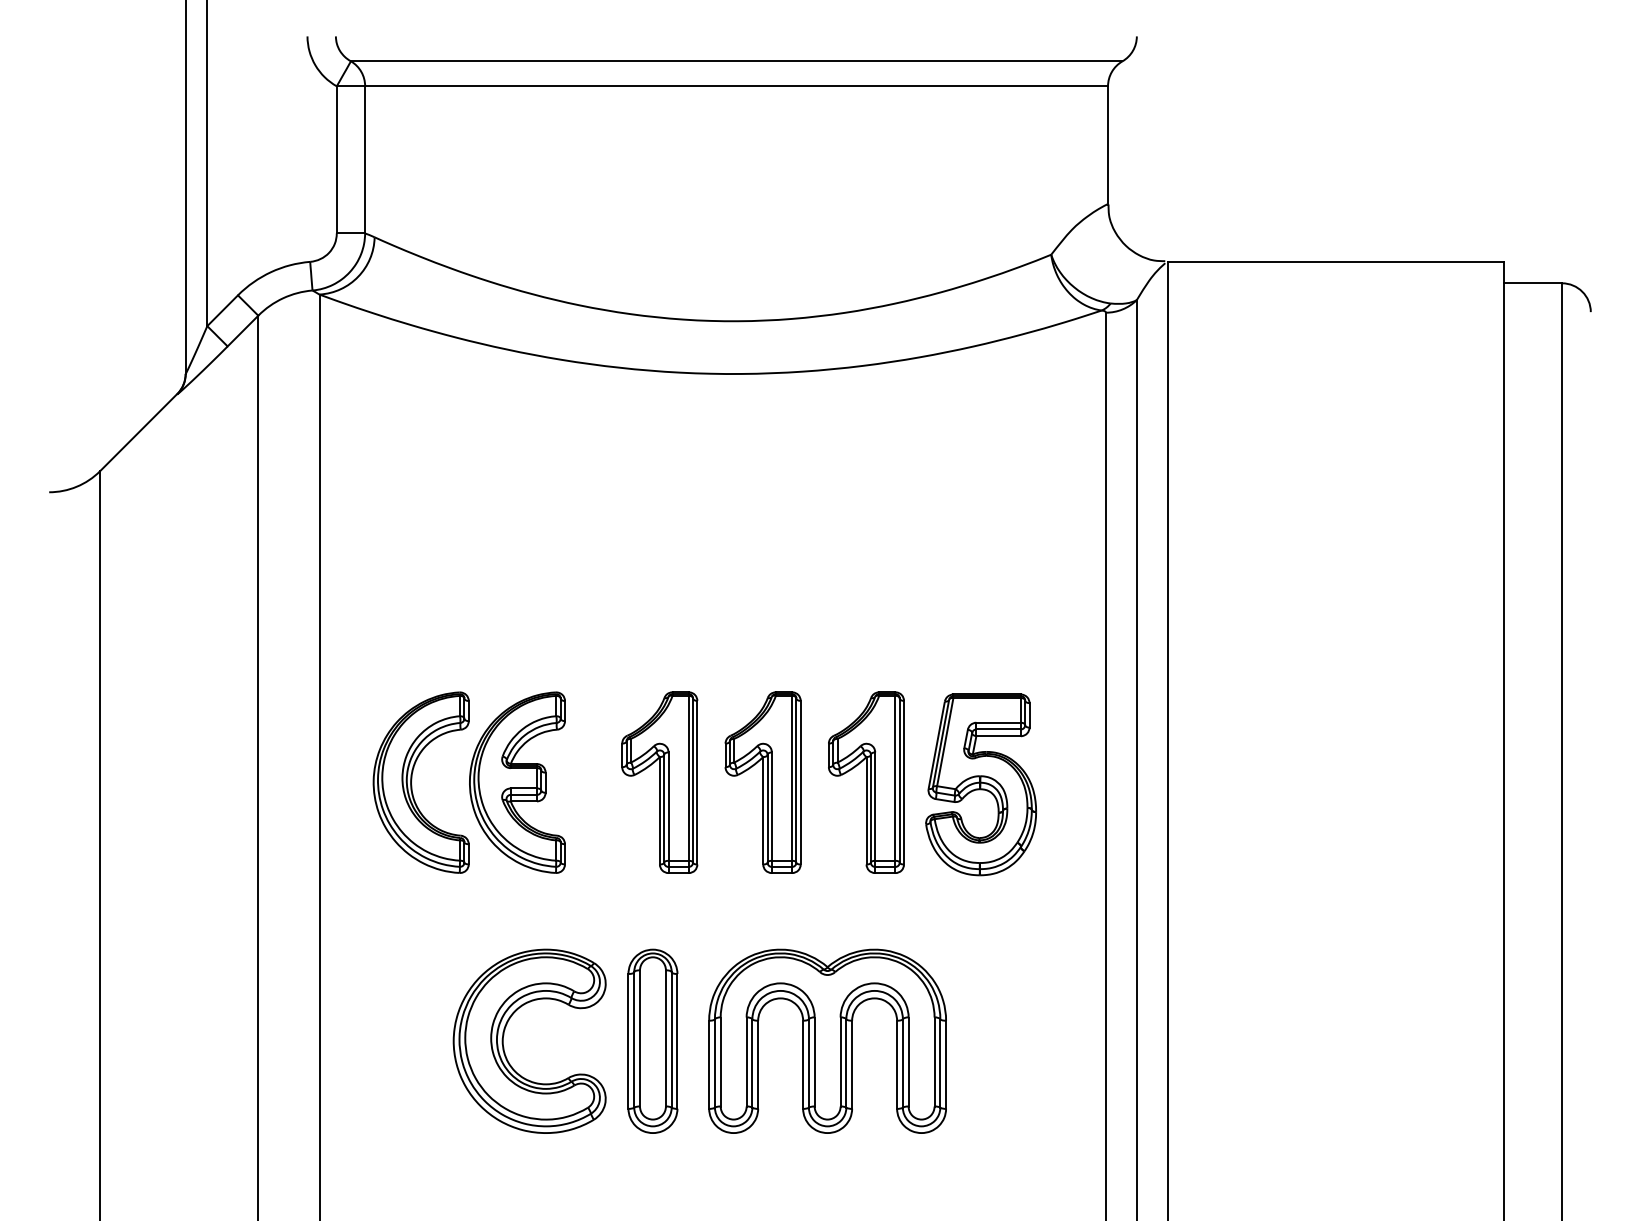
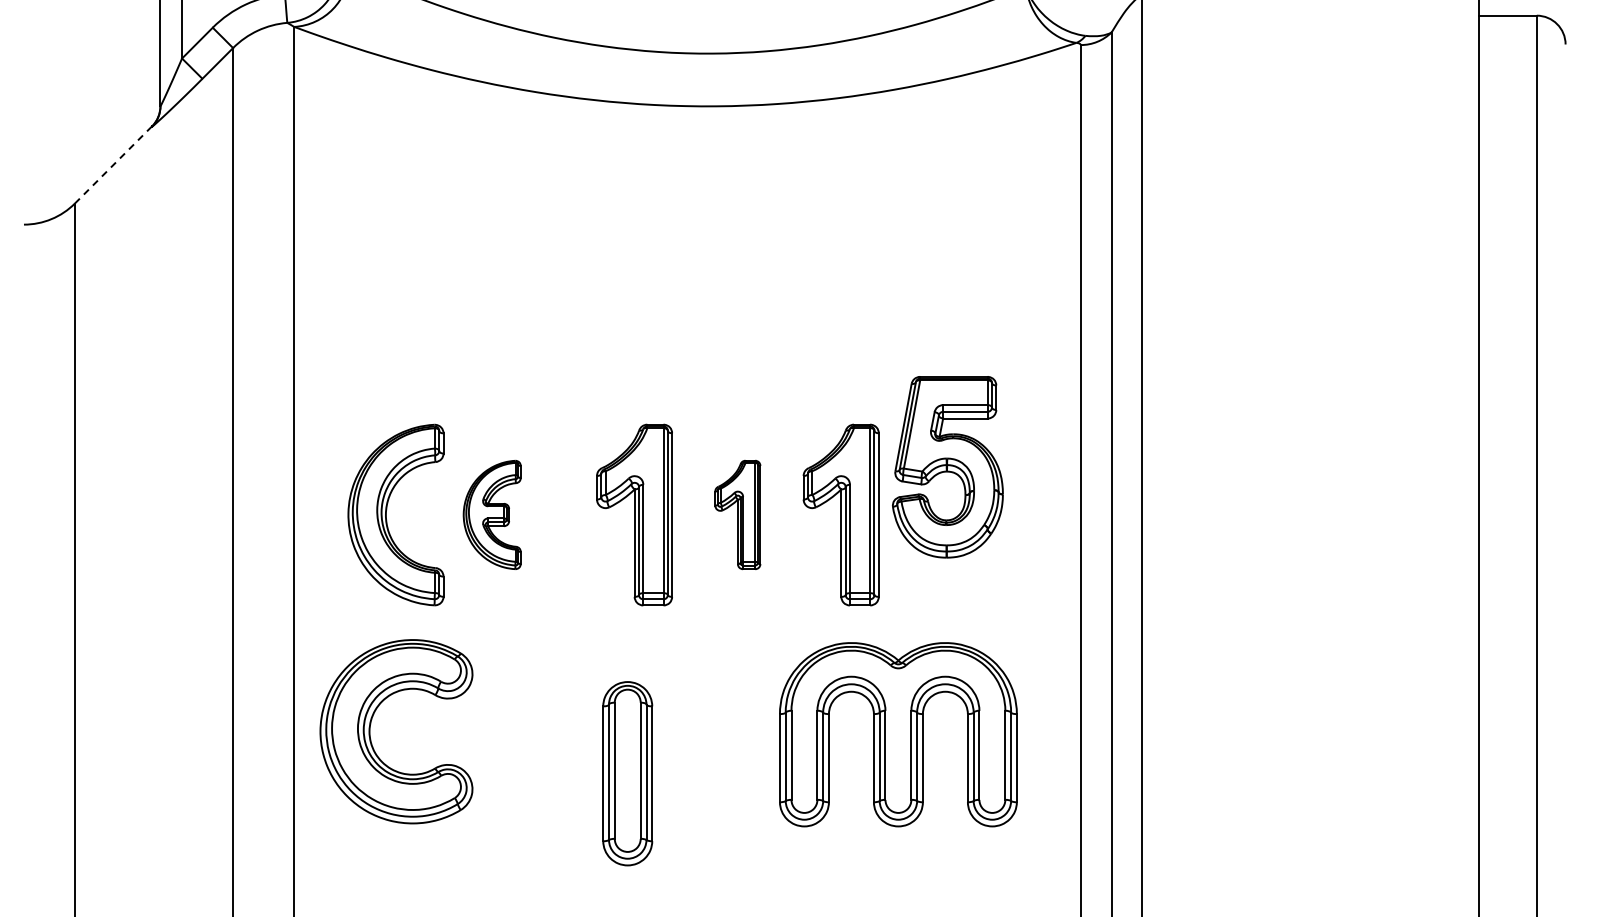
line: (138, 432) -> (113, 164), solid -> dashed
part: (517, 782) -> (492, 514), size x0.6
part: (762, 782) -> (737, 514), size x0.6
part: (980, 784) -> (947, 466), moved
part: (504, 1035) -> (371, 725), moved
part: (827, 1040) -> (898, 733), moved

